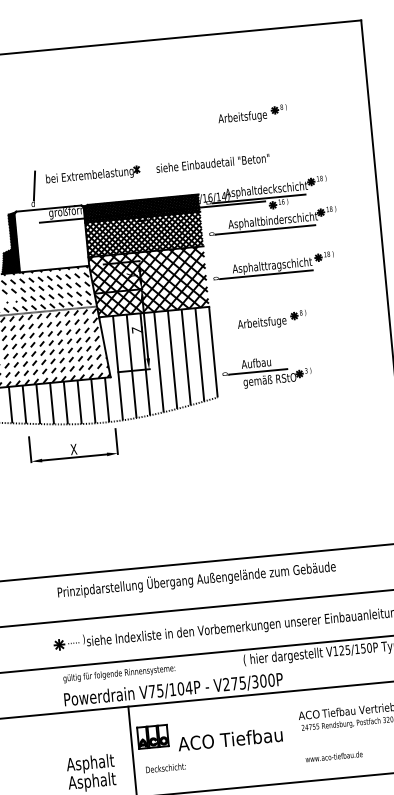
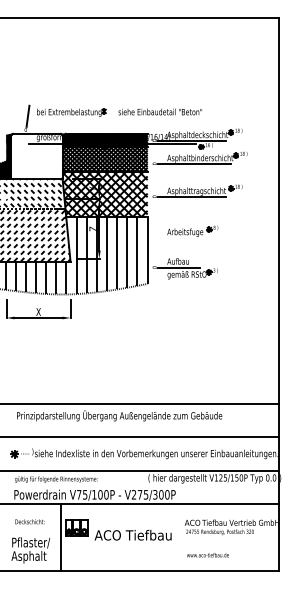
part: (252, 113) -> (192, 78), removed
text: (189, 687) -> (106, 494), V75/104P -> V75/100P
text: (92, 763) -> (30, 543), Asphalt -> Pflaster/
text: (165, 767) -> (29, 521), moved

